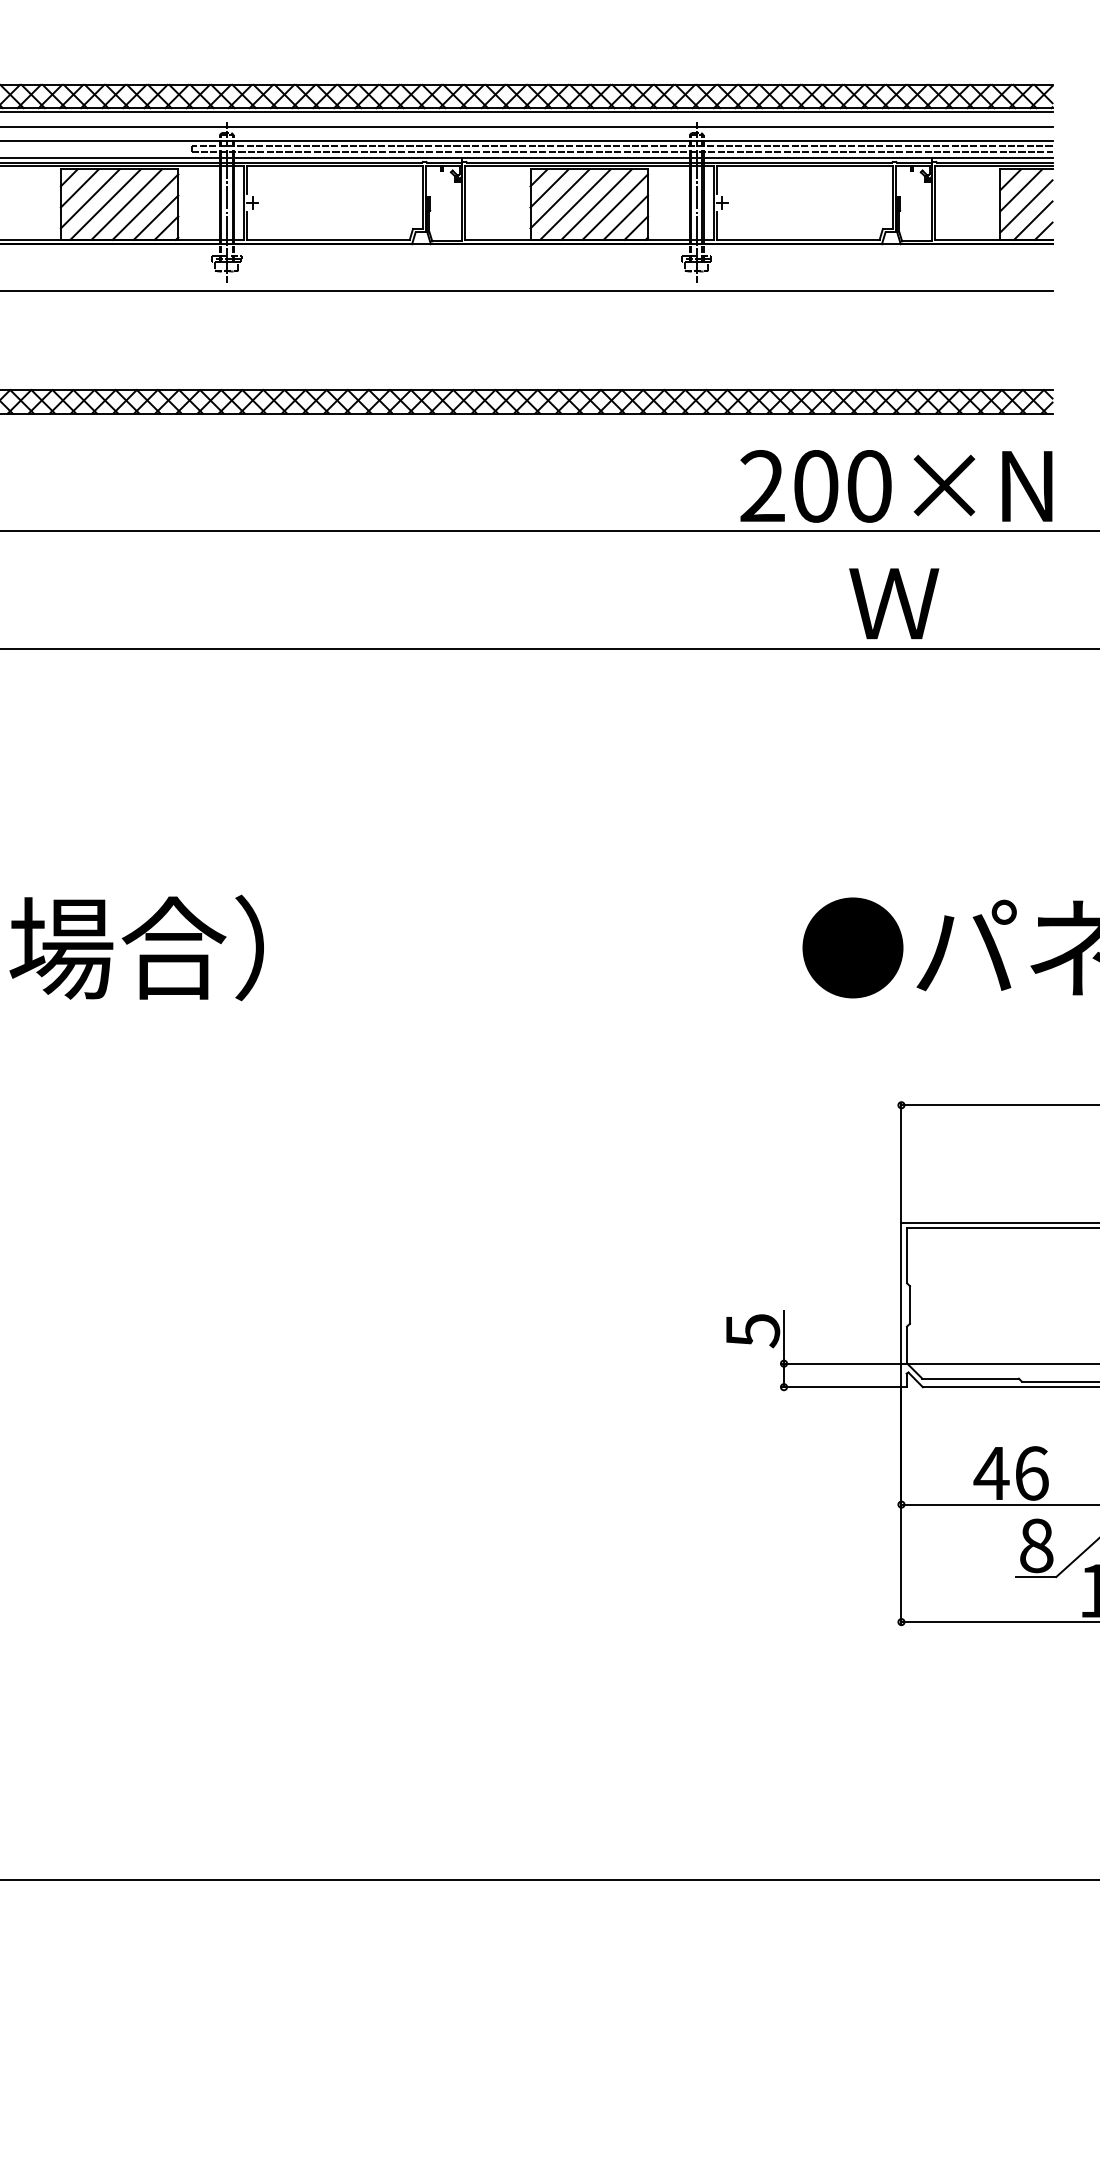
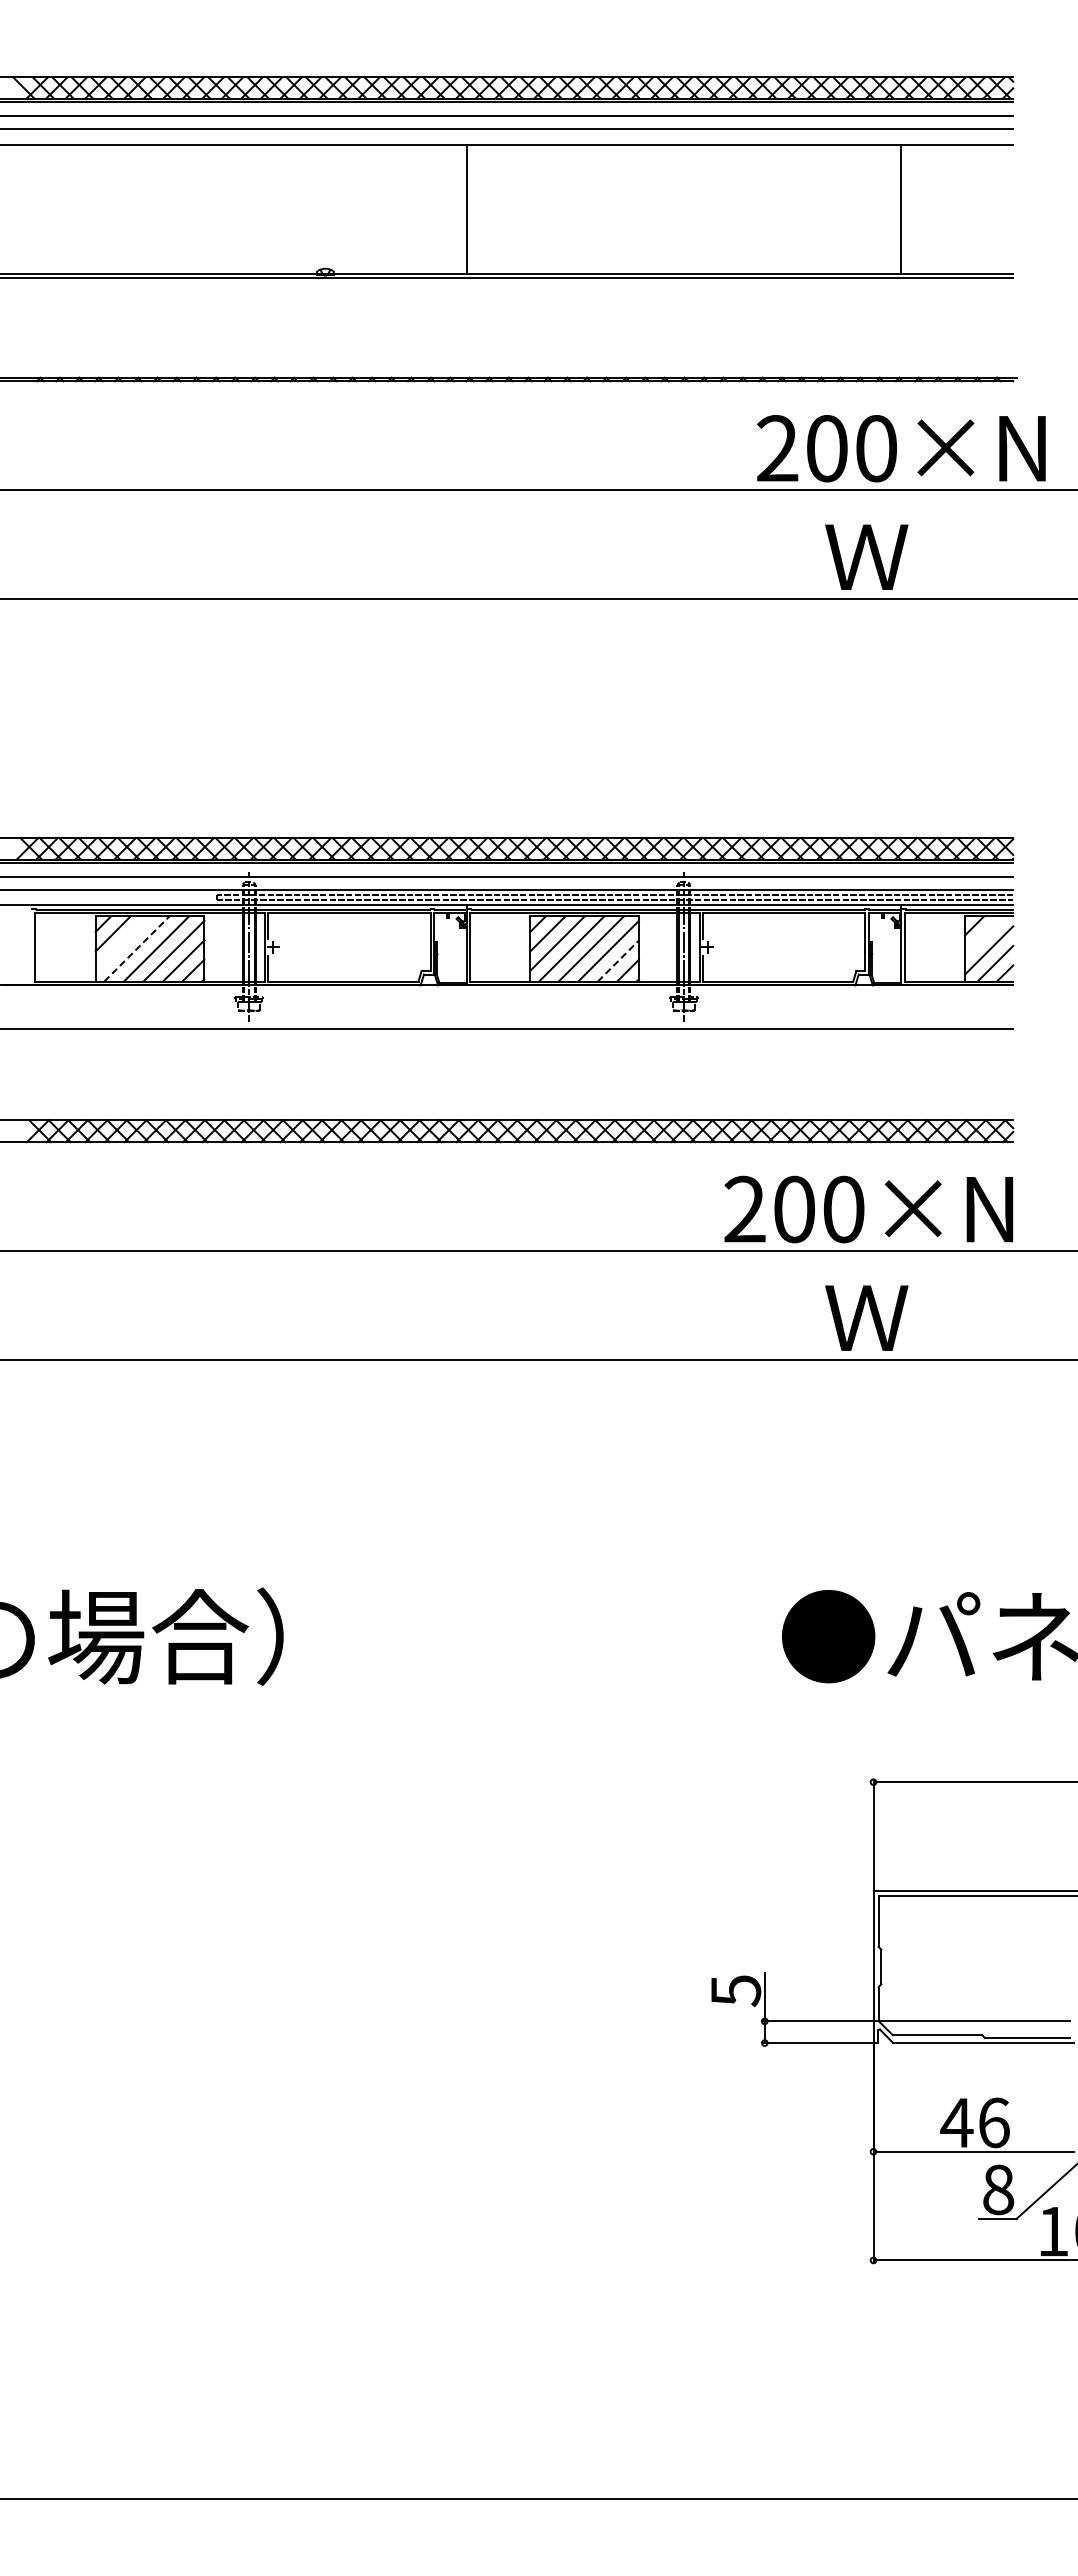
line: (1021, 190) -> (984, 935), removed
line: (89, 198) -> (122, 943), removed
line: (106, 204) -> (137, 948), solid -> dashed
line: (625, 217) -> (618, 960), solid -> dashed

